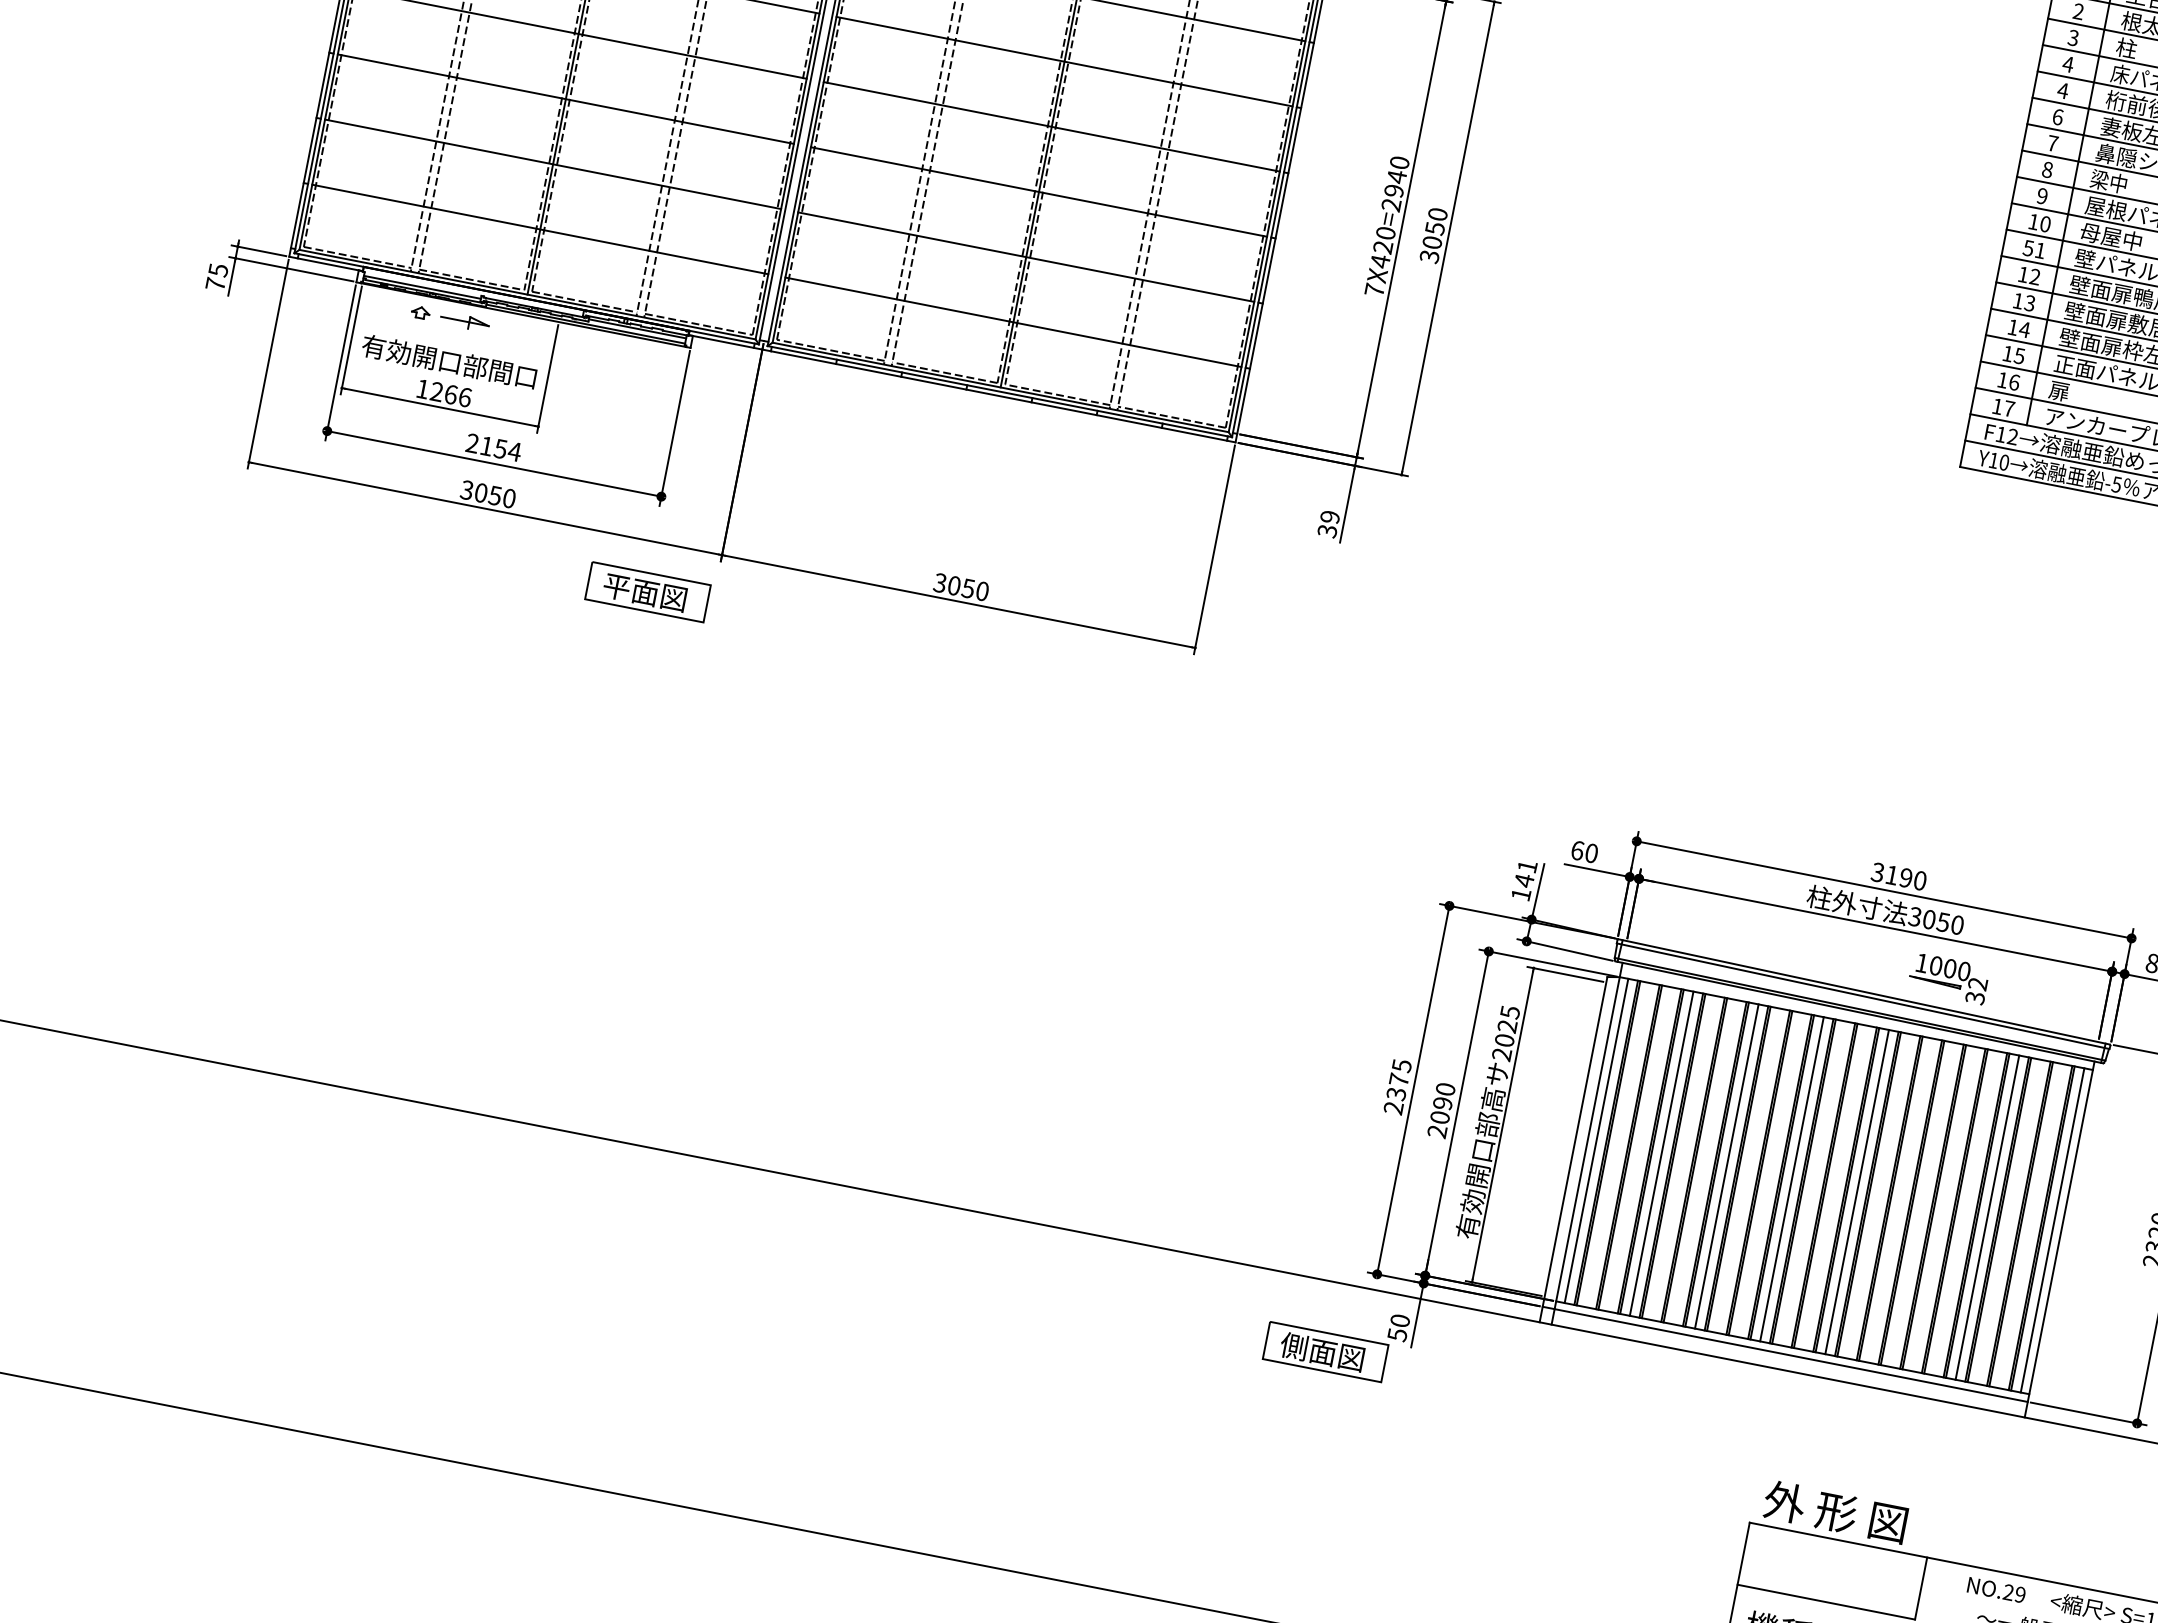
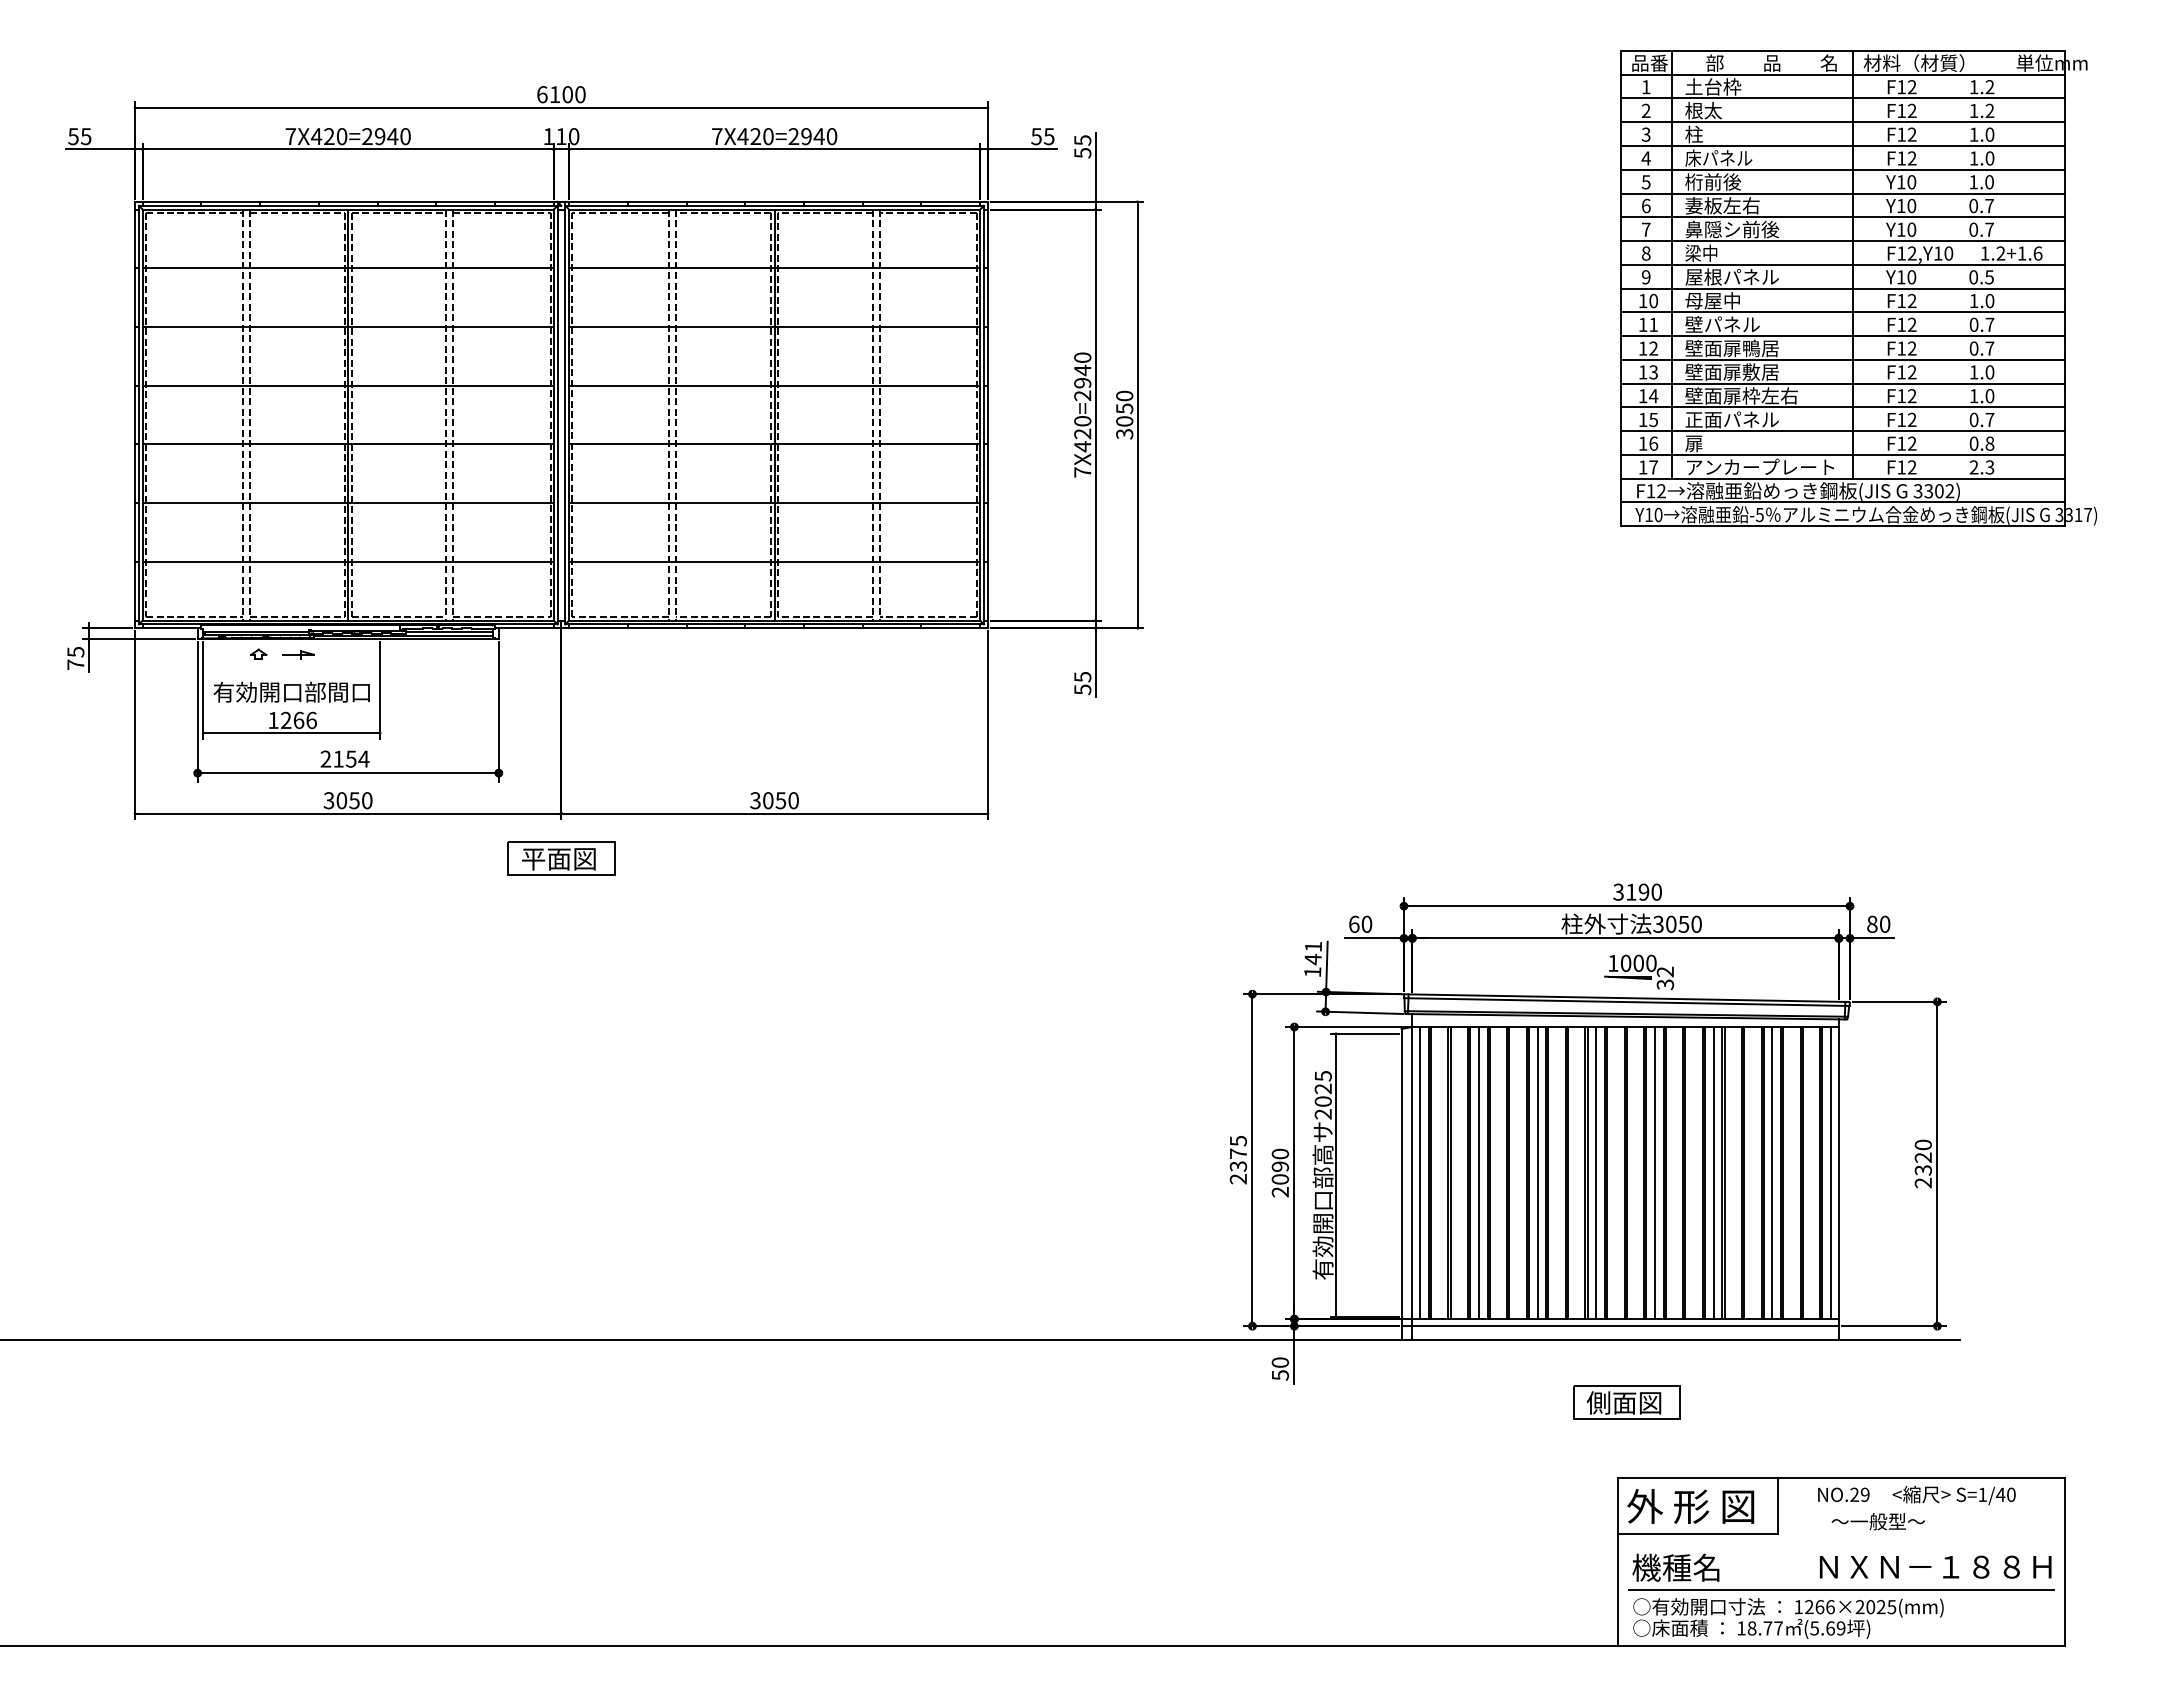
text: (2062, 90) -> (1645, 182), 4 -> 5
text: (2028, 247) -> (1642, 324), 51 -> 11
part: (464, 321) -> (298, 654), size x0.71
text: (1328, 524) -> (1082, 683), 39 -> 55
part: (647, 592) -> (561, 858), moved
part: (1947, 978) -> (1638, 972), moved
line: (1922, 1204) -> (1713, 1172), added
part: (1325, 1352) -> (1626, 1402), moved
text: (1835, 1512) -> (1690, 1506), moved

